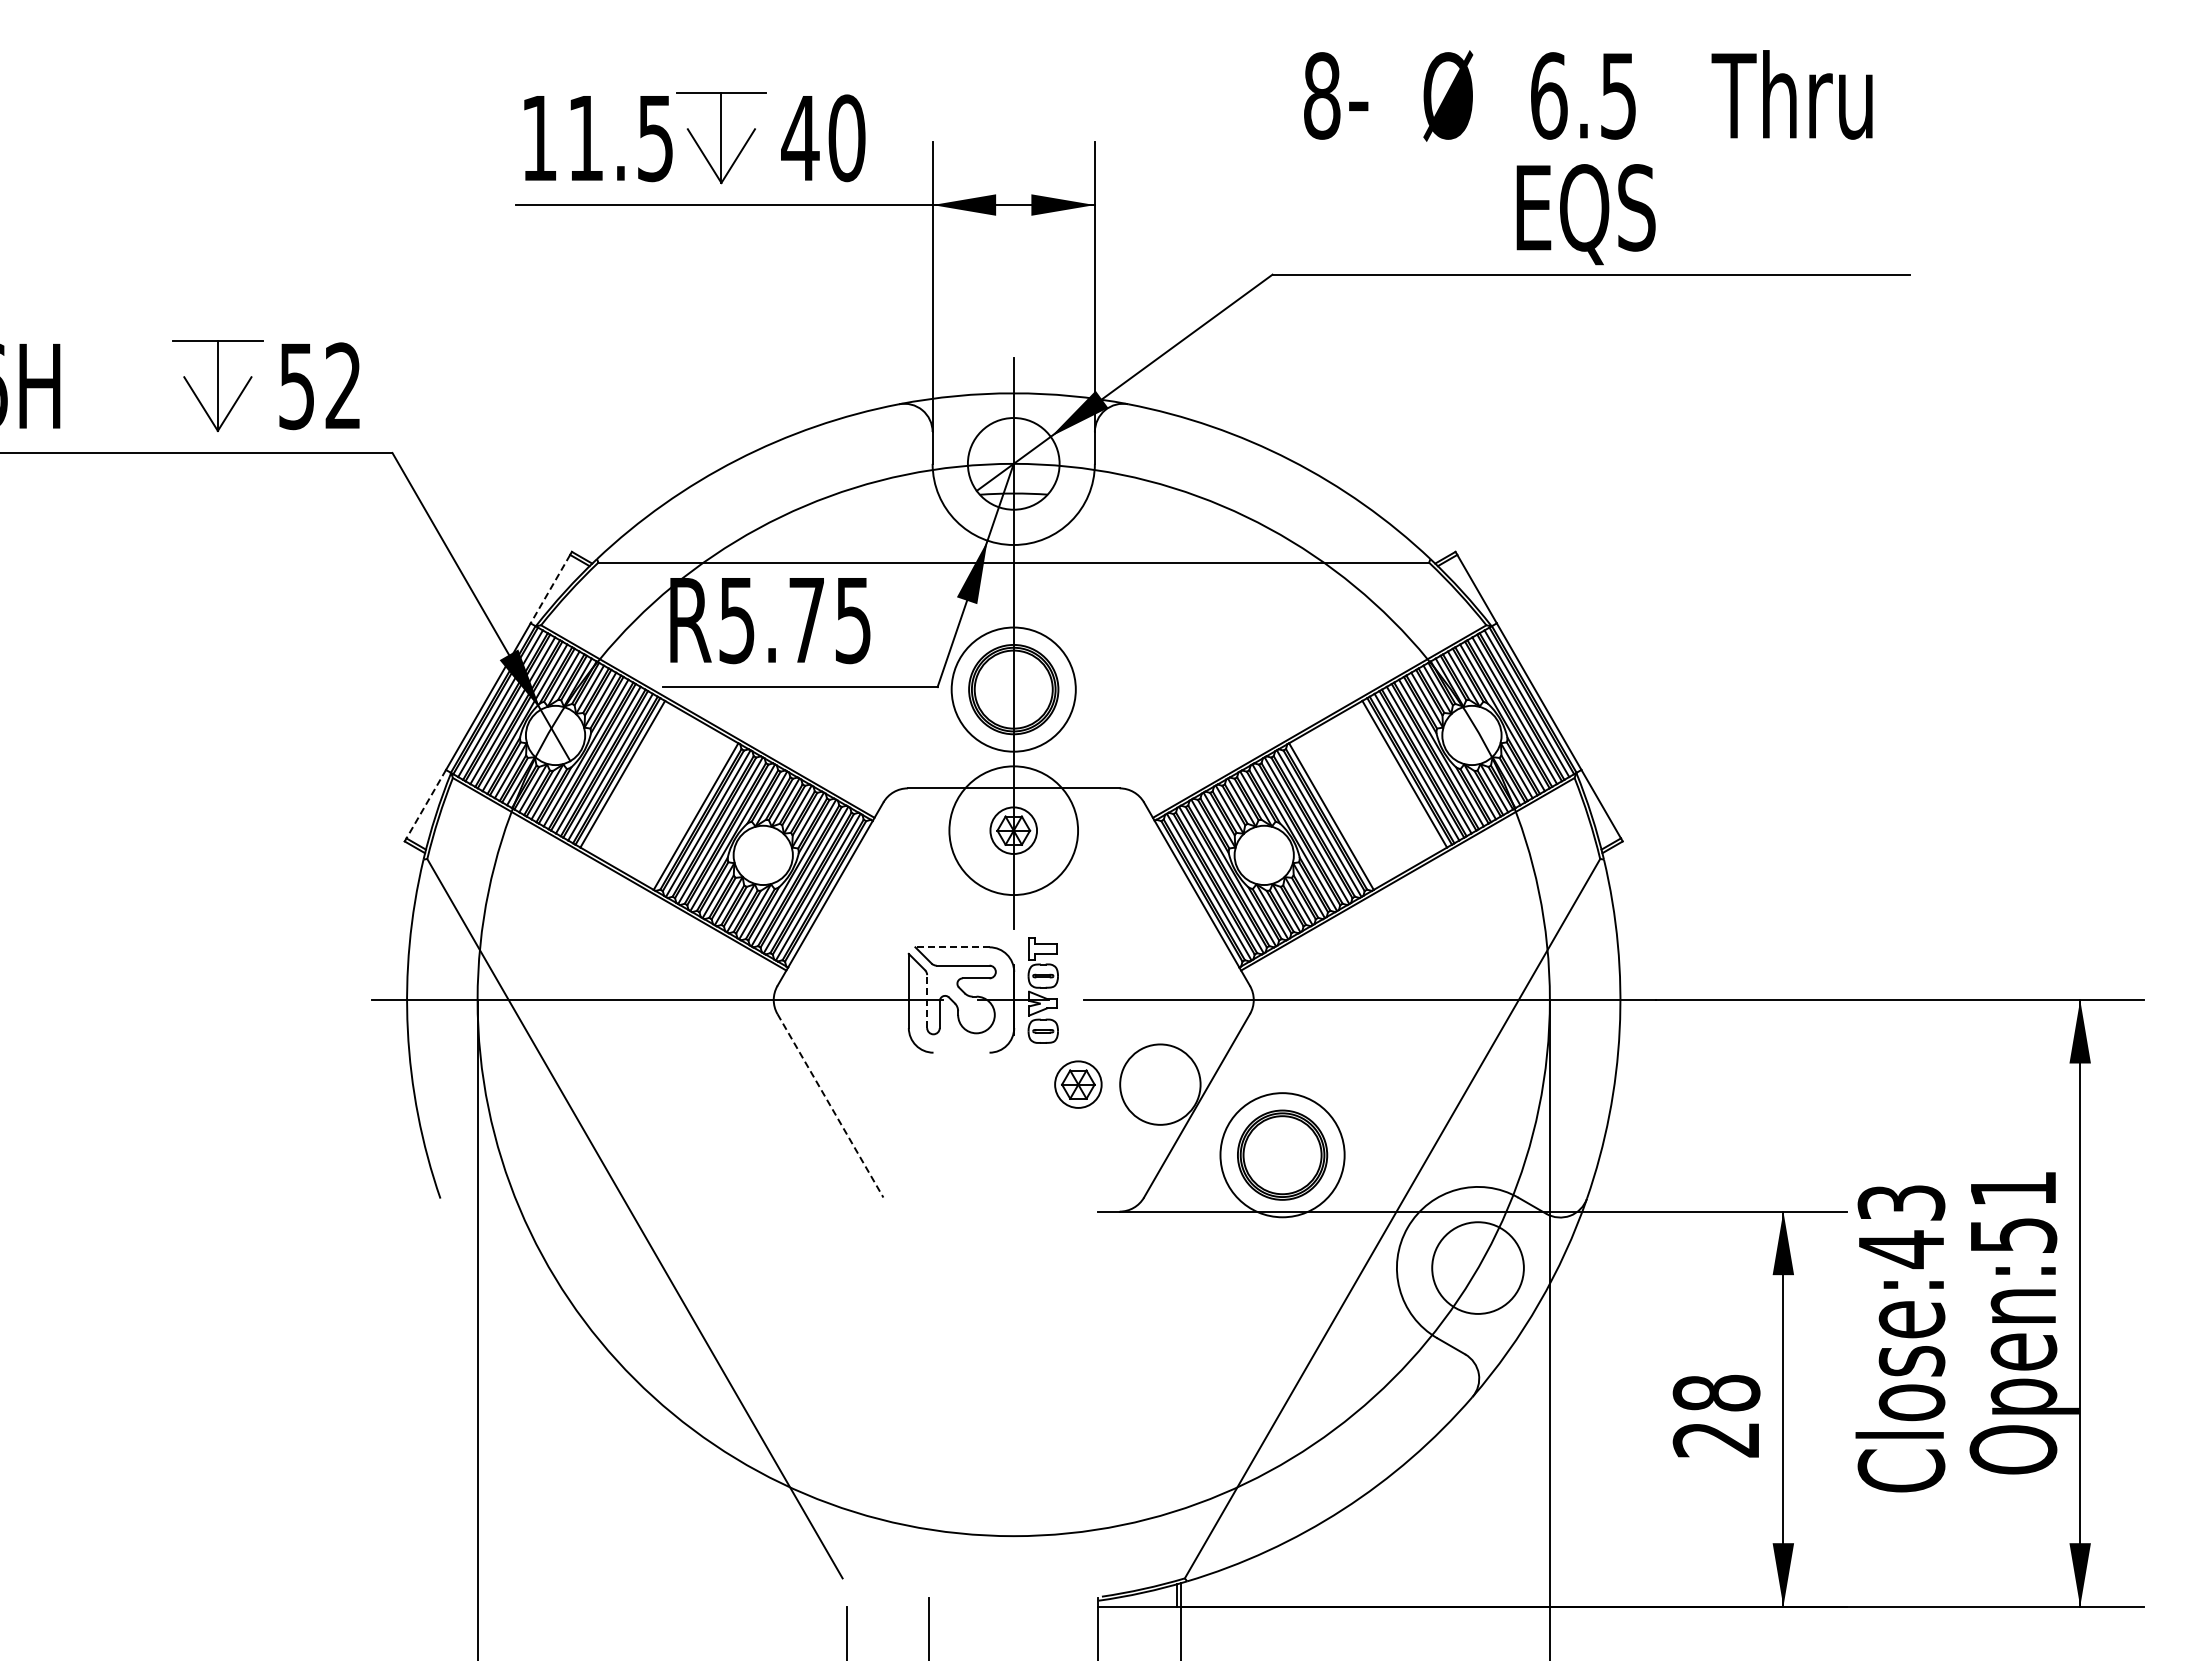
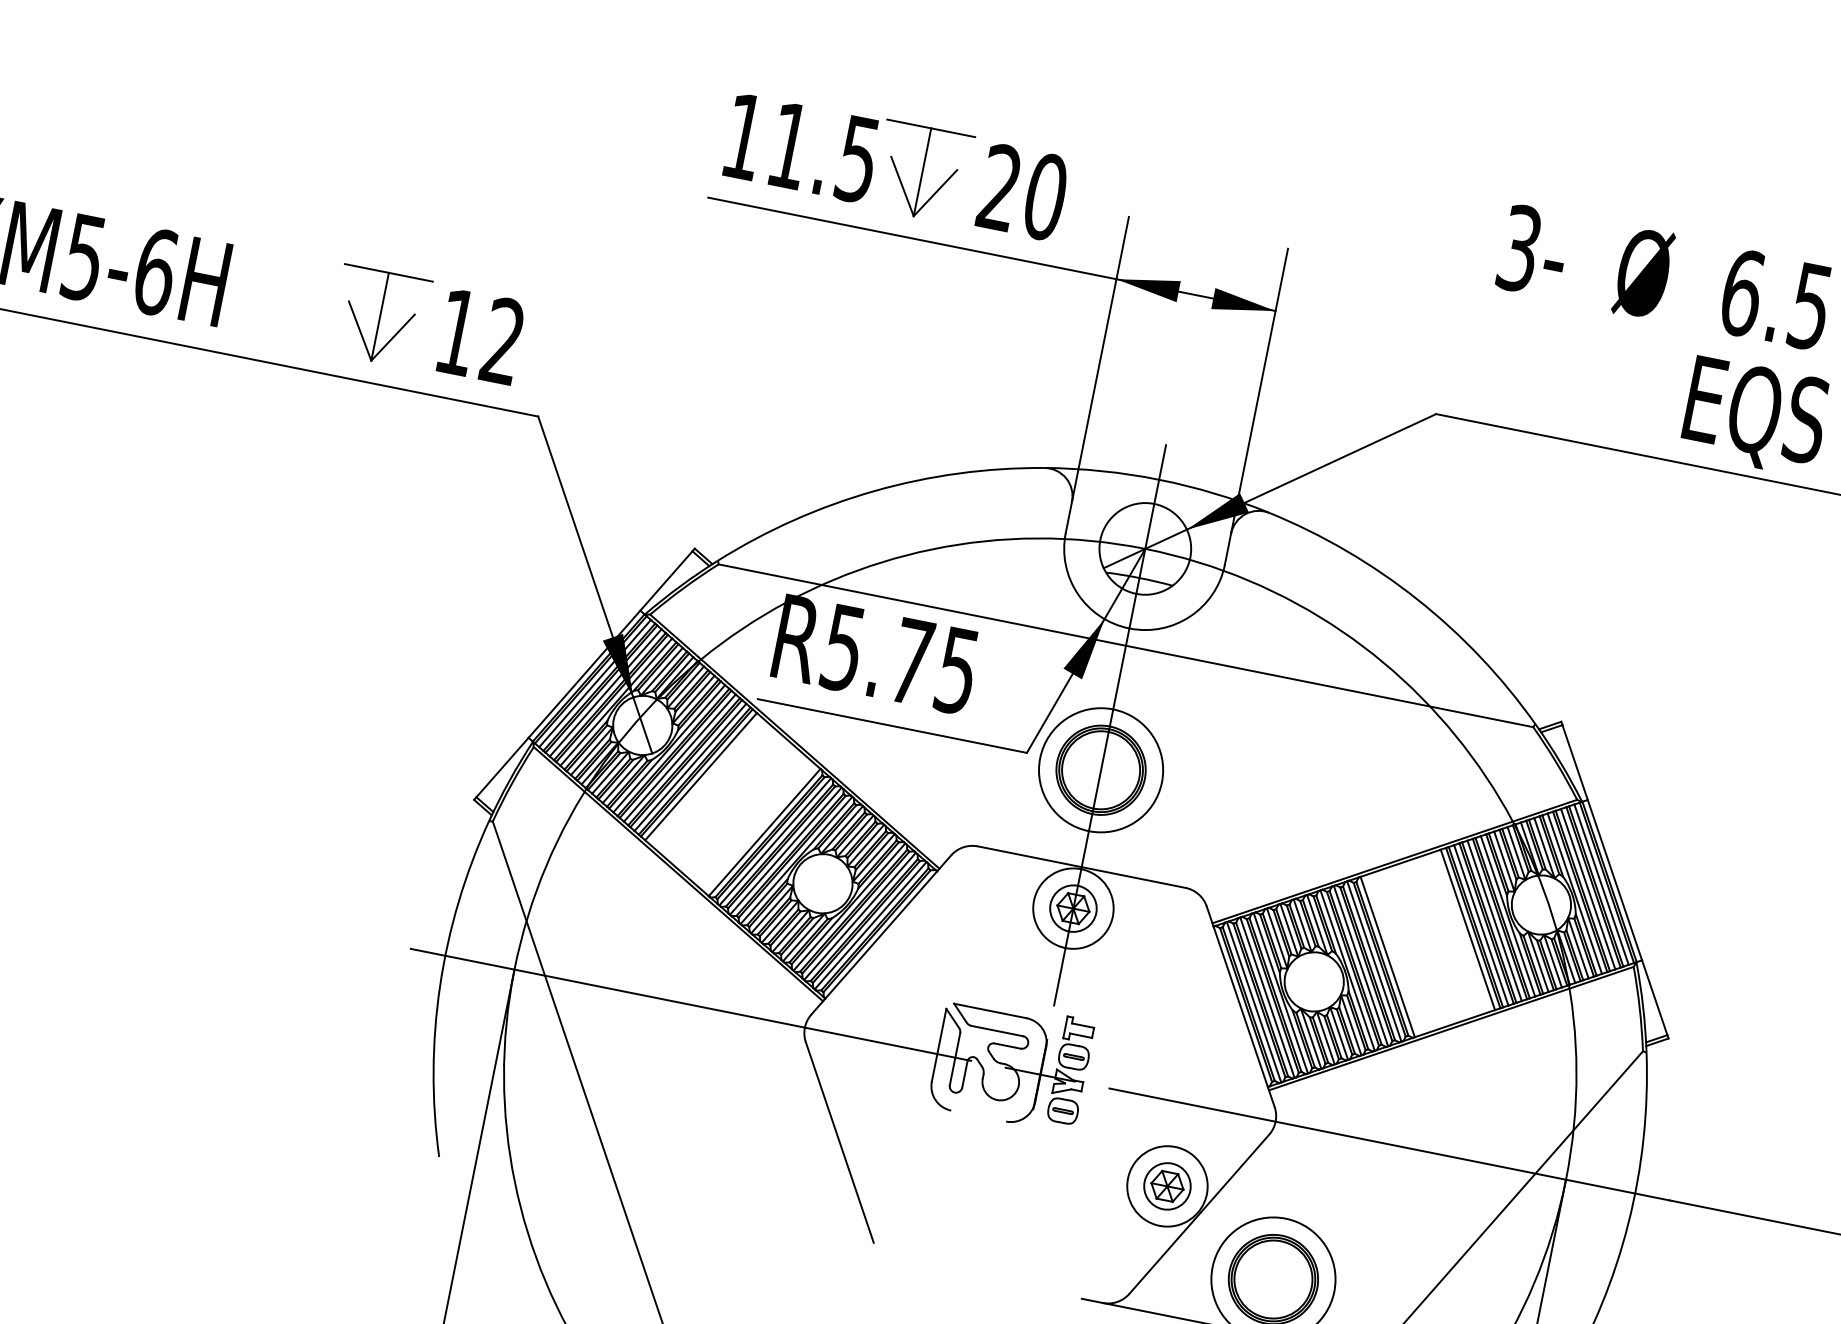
text: (1322, 95) -> (1520, 248), 8- -> 3-
text: (800, 137) -> (1000, 187), 40 -> 20
text: (296, 386) -> (457, 332), 52 -> 12
line: (550, 589) -> (666, 581), dashed -> solid
line: (426, 804) -> (502, 767), dashed -> solid
circle: (1013, 830) -> (1073, 908), size x0.62
line: (951, 947) -> (989, 1010), dashed -> solid
line: (927, 1001) -> (955, 1059), dashed -> solid
part: (1078, 1084) -> (1167, 1186), moved
line: (830, 1105) -> (839, 1142), dashed -> solid

